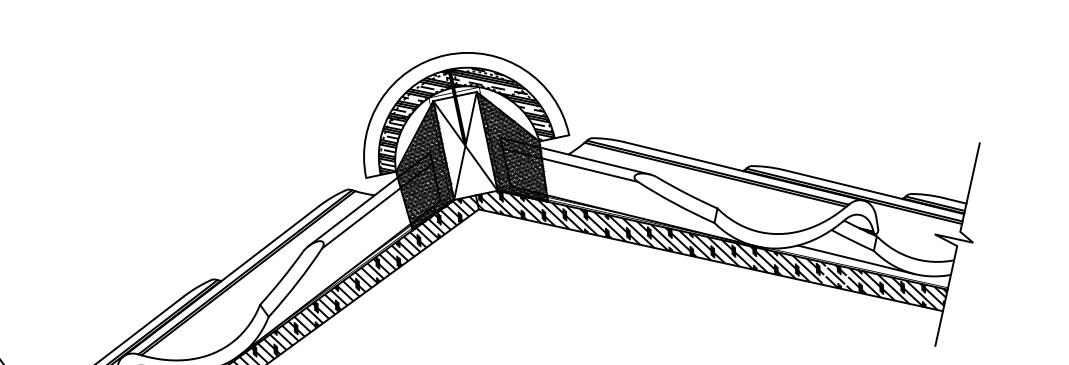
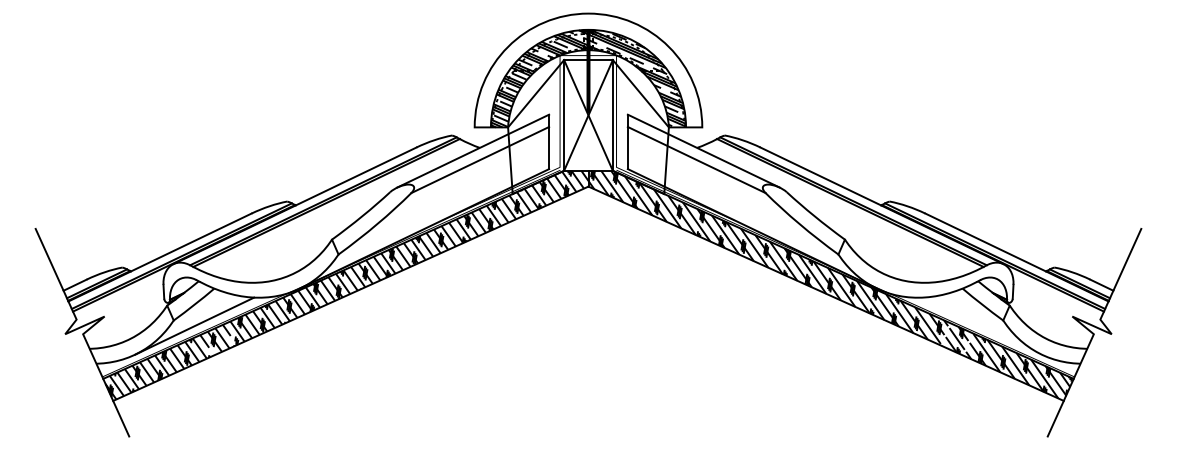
hatch: (514, 146) -> (640, 127), removed
hatch: (421, 166) -> (536, 127), removed
line: (855, 259) -> (981, 325), removed

